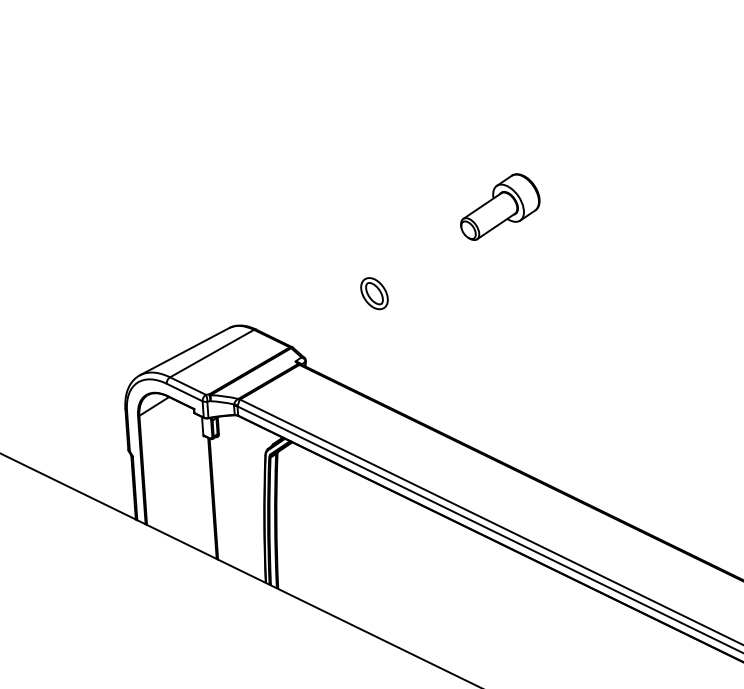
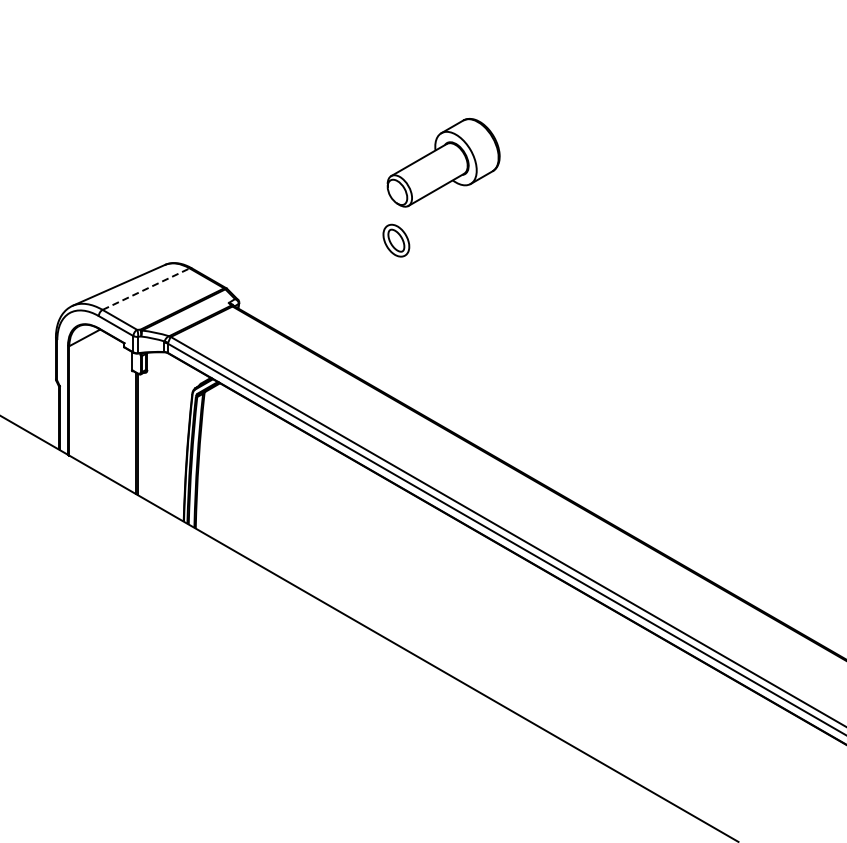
part: (499, 206) -> (443, 162), size x1.4
part: (374, 293) -> (396, 240), moved
line: (212, 352) -> (146, 288), solid -> dashed

